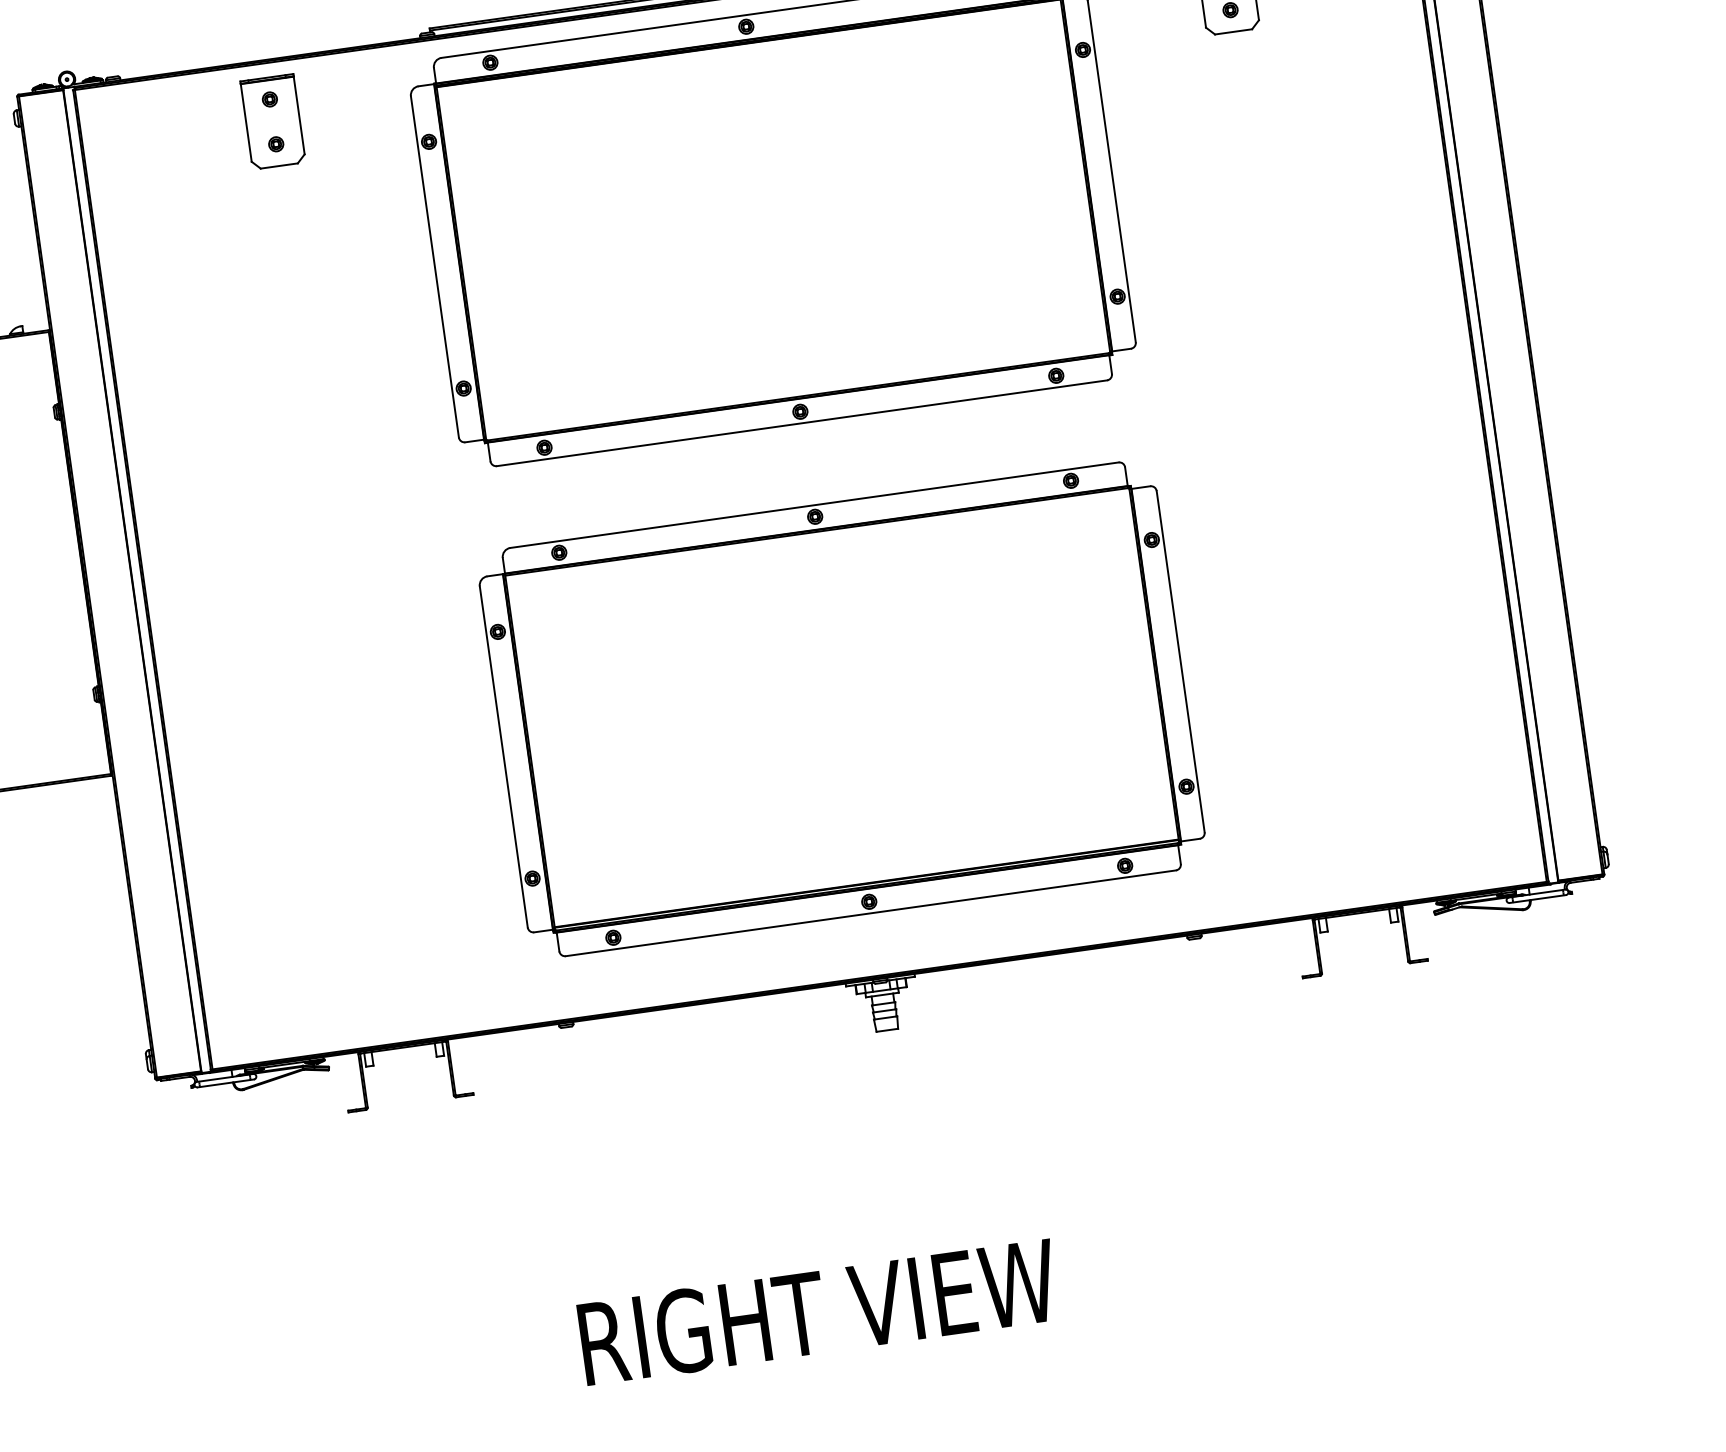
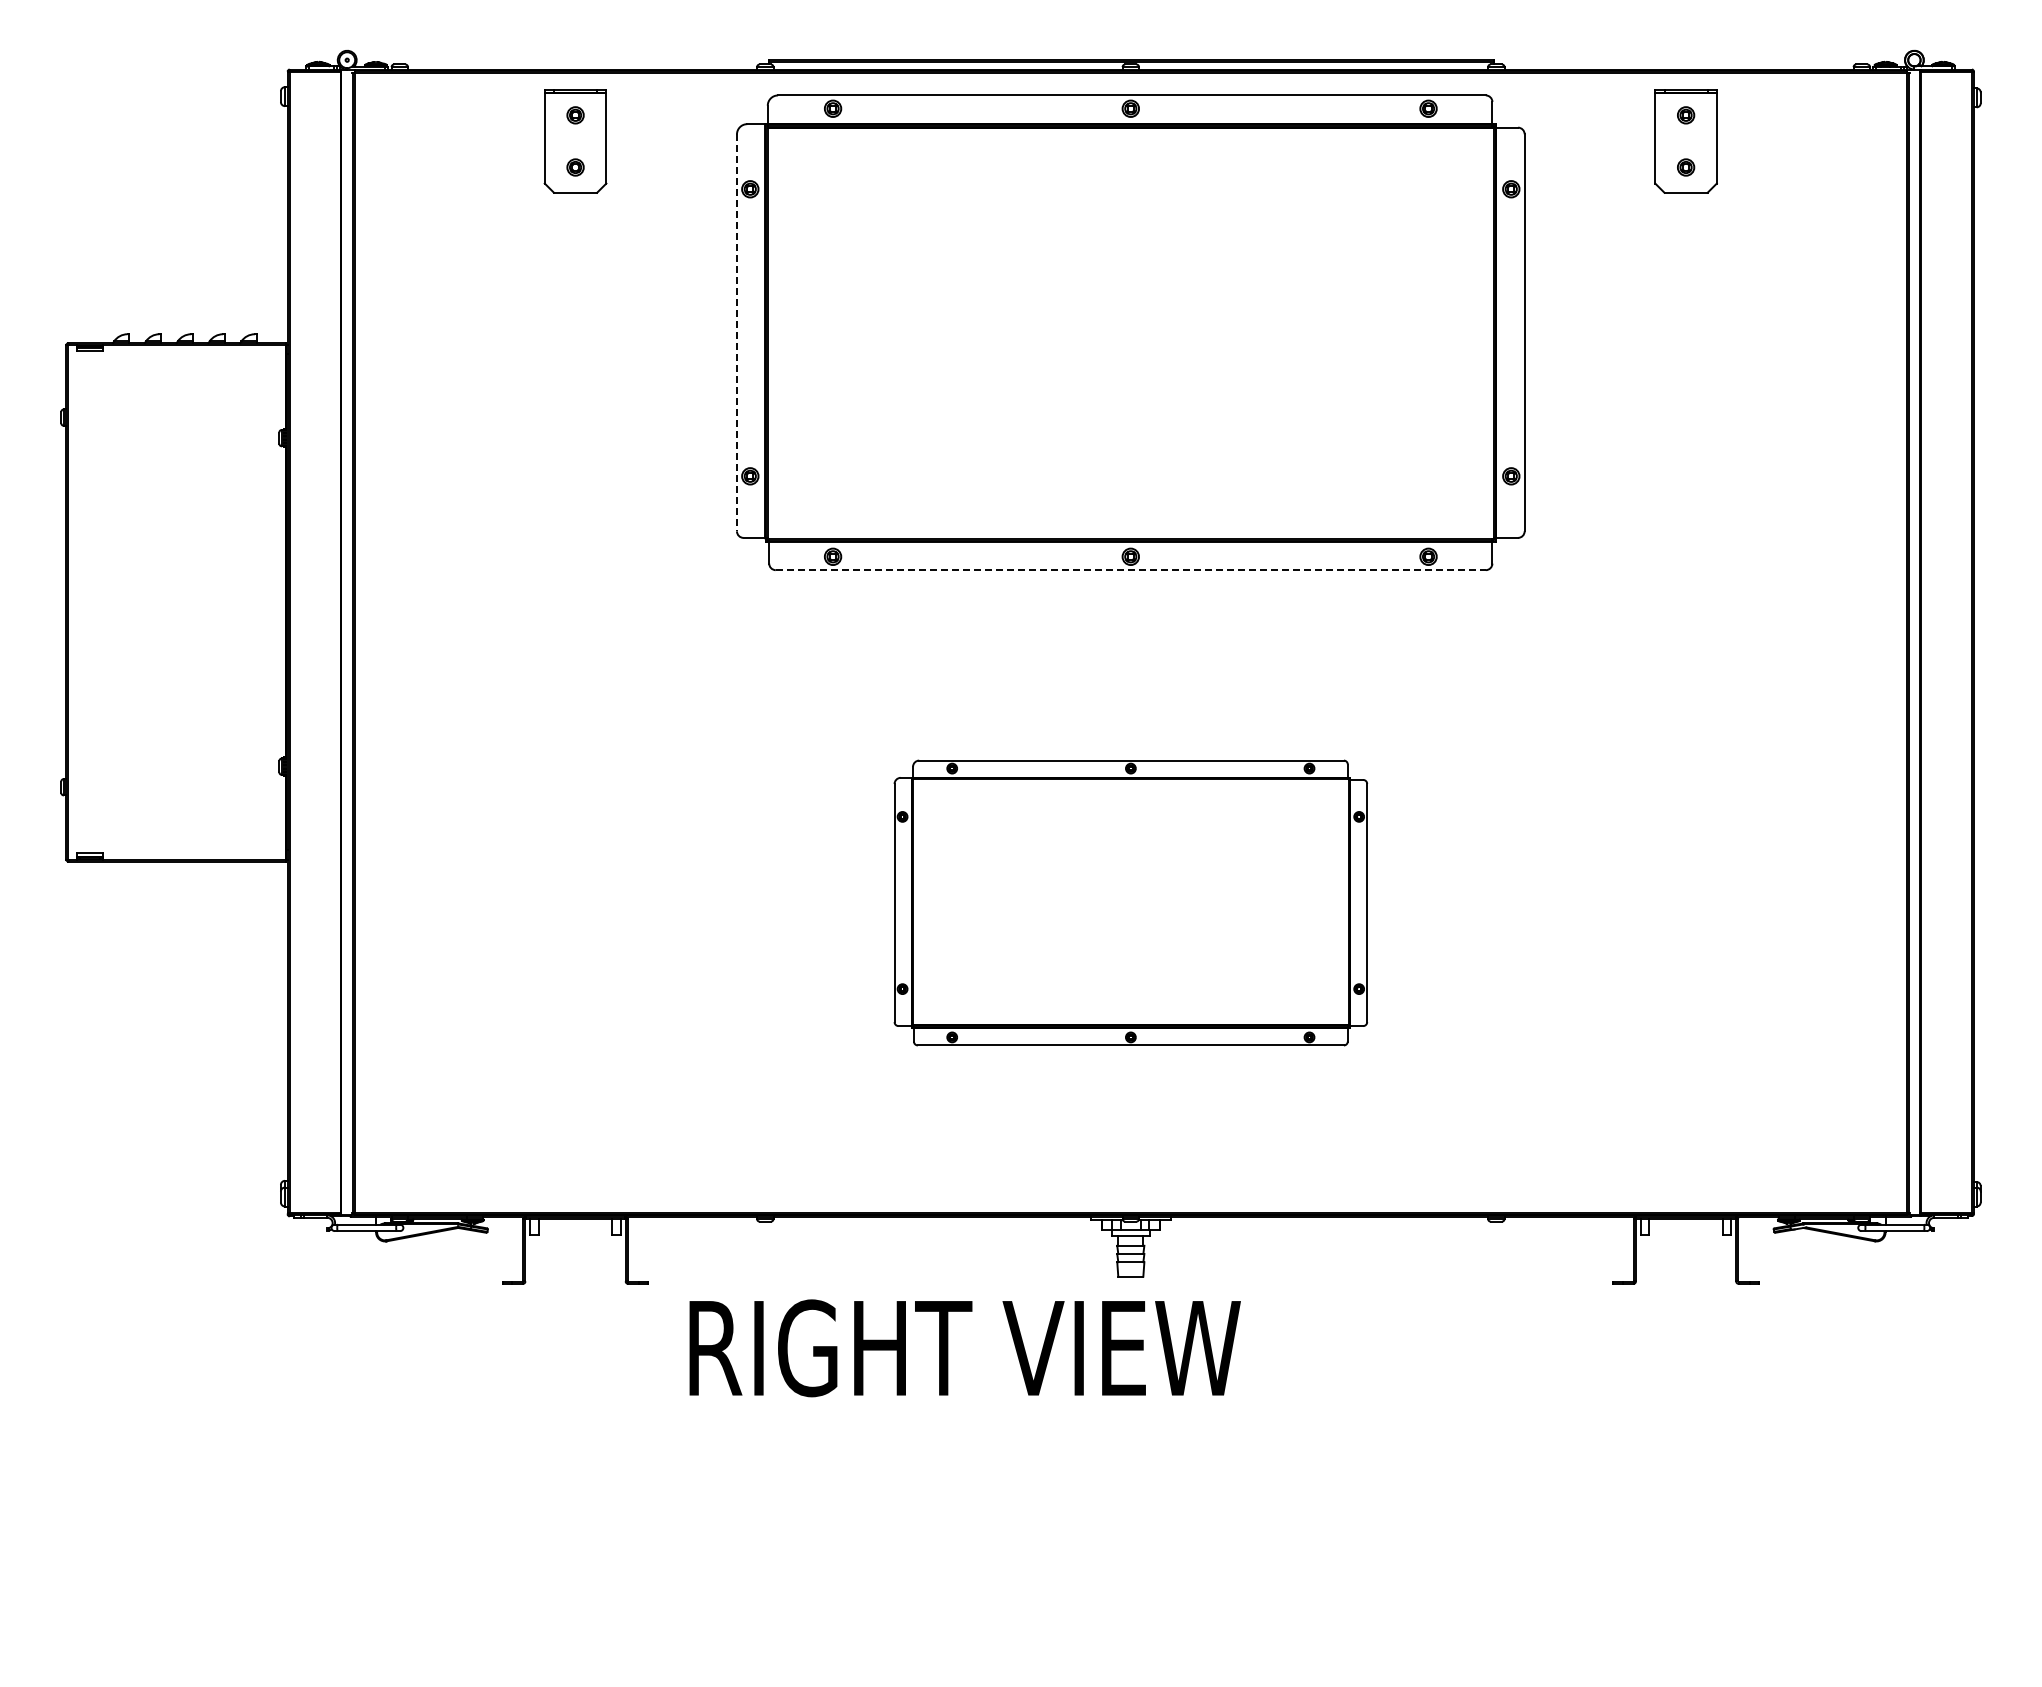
line: (434, 267) -> (736, 333), solid -> dashed
line: (802, 423) -> (1131, 570), solid -> dashed
part: (841, 708) -> (1130, 902), size x0.6
text: (818, 1312) -> (964, 1348), moved

